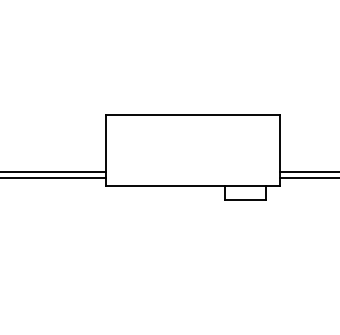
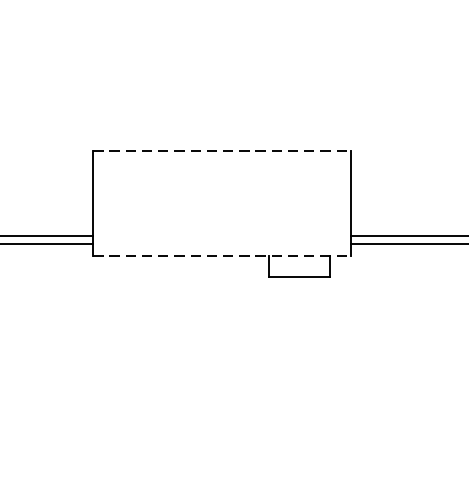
line: (193, 115) -> (222, 151), solid -> dashed
line: (193, 186) -> (222, 256), solid -> dashed

